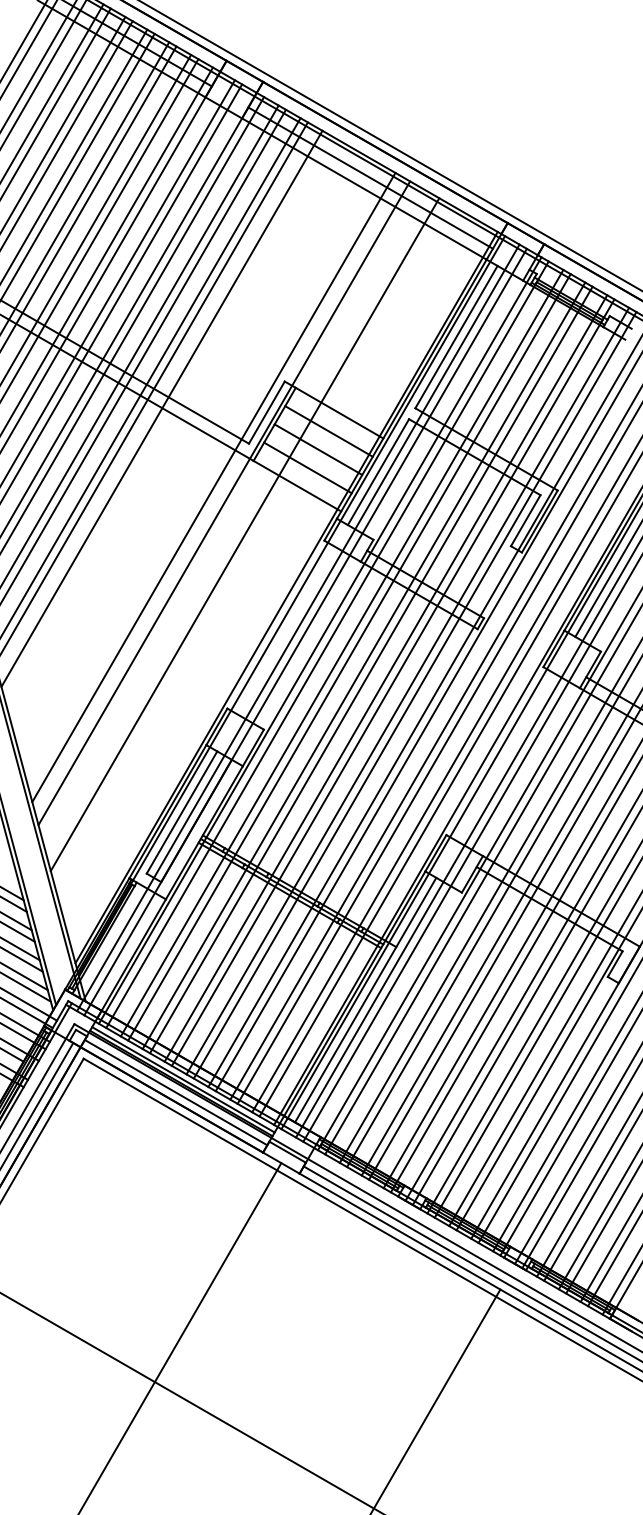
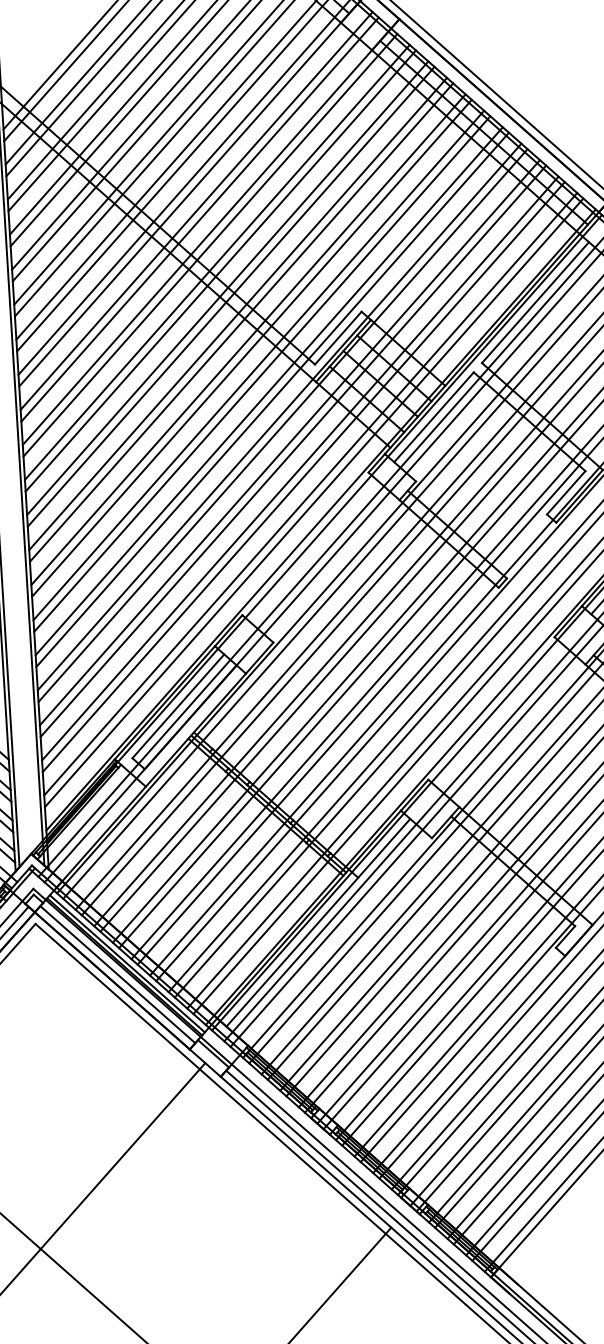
line: (166, 416) -> (240, 322), added
line: (177, 432) -> (248, 339), added
line: (182, 439) -> (251, 347), added
line: (192, 455) -> (258, 364), added
line: (198, 463) -> (262, 373), added
line: (208, 479) -> (269, 391), added
line: (229, 510) -> (283, 425), added
line: (239, 526) -> (289, 442), added
line: (254, 550) -> (299, 468), added
line: (260, 557) -> (303, 476), added
line: (270, 573) -> (310, 493), added
line: (276, 581) -> (314, 502), added

